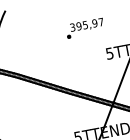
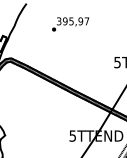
text: (84, 28) -> (70, 24), moved

